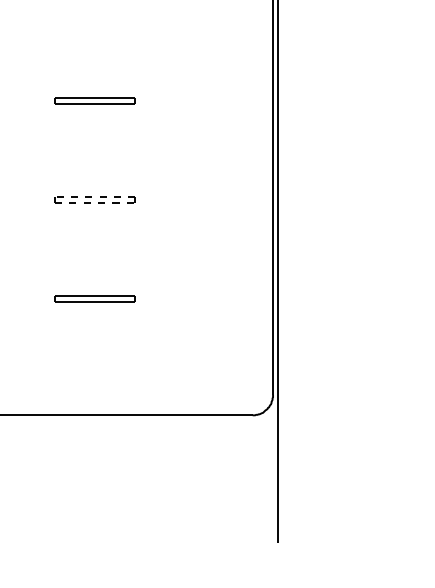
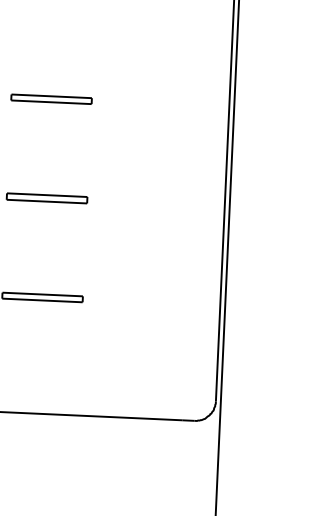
line: (94, 196) -> (46, 195), dashed -> solid
line: (95, 203) -> (47, 202), dashed -> solid

